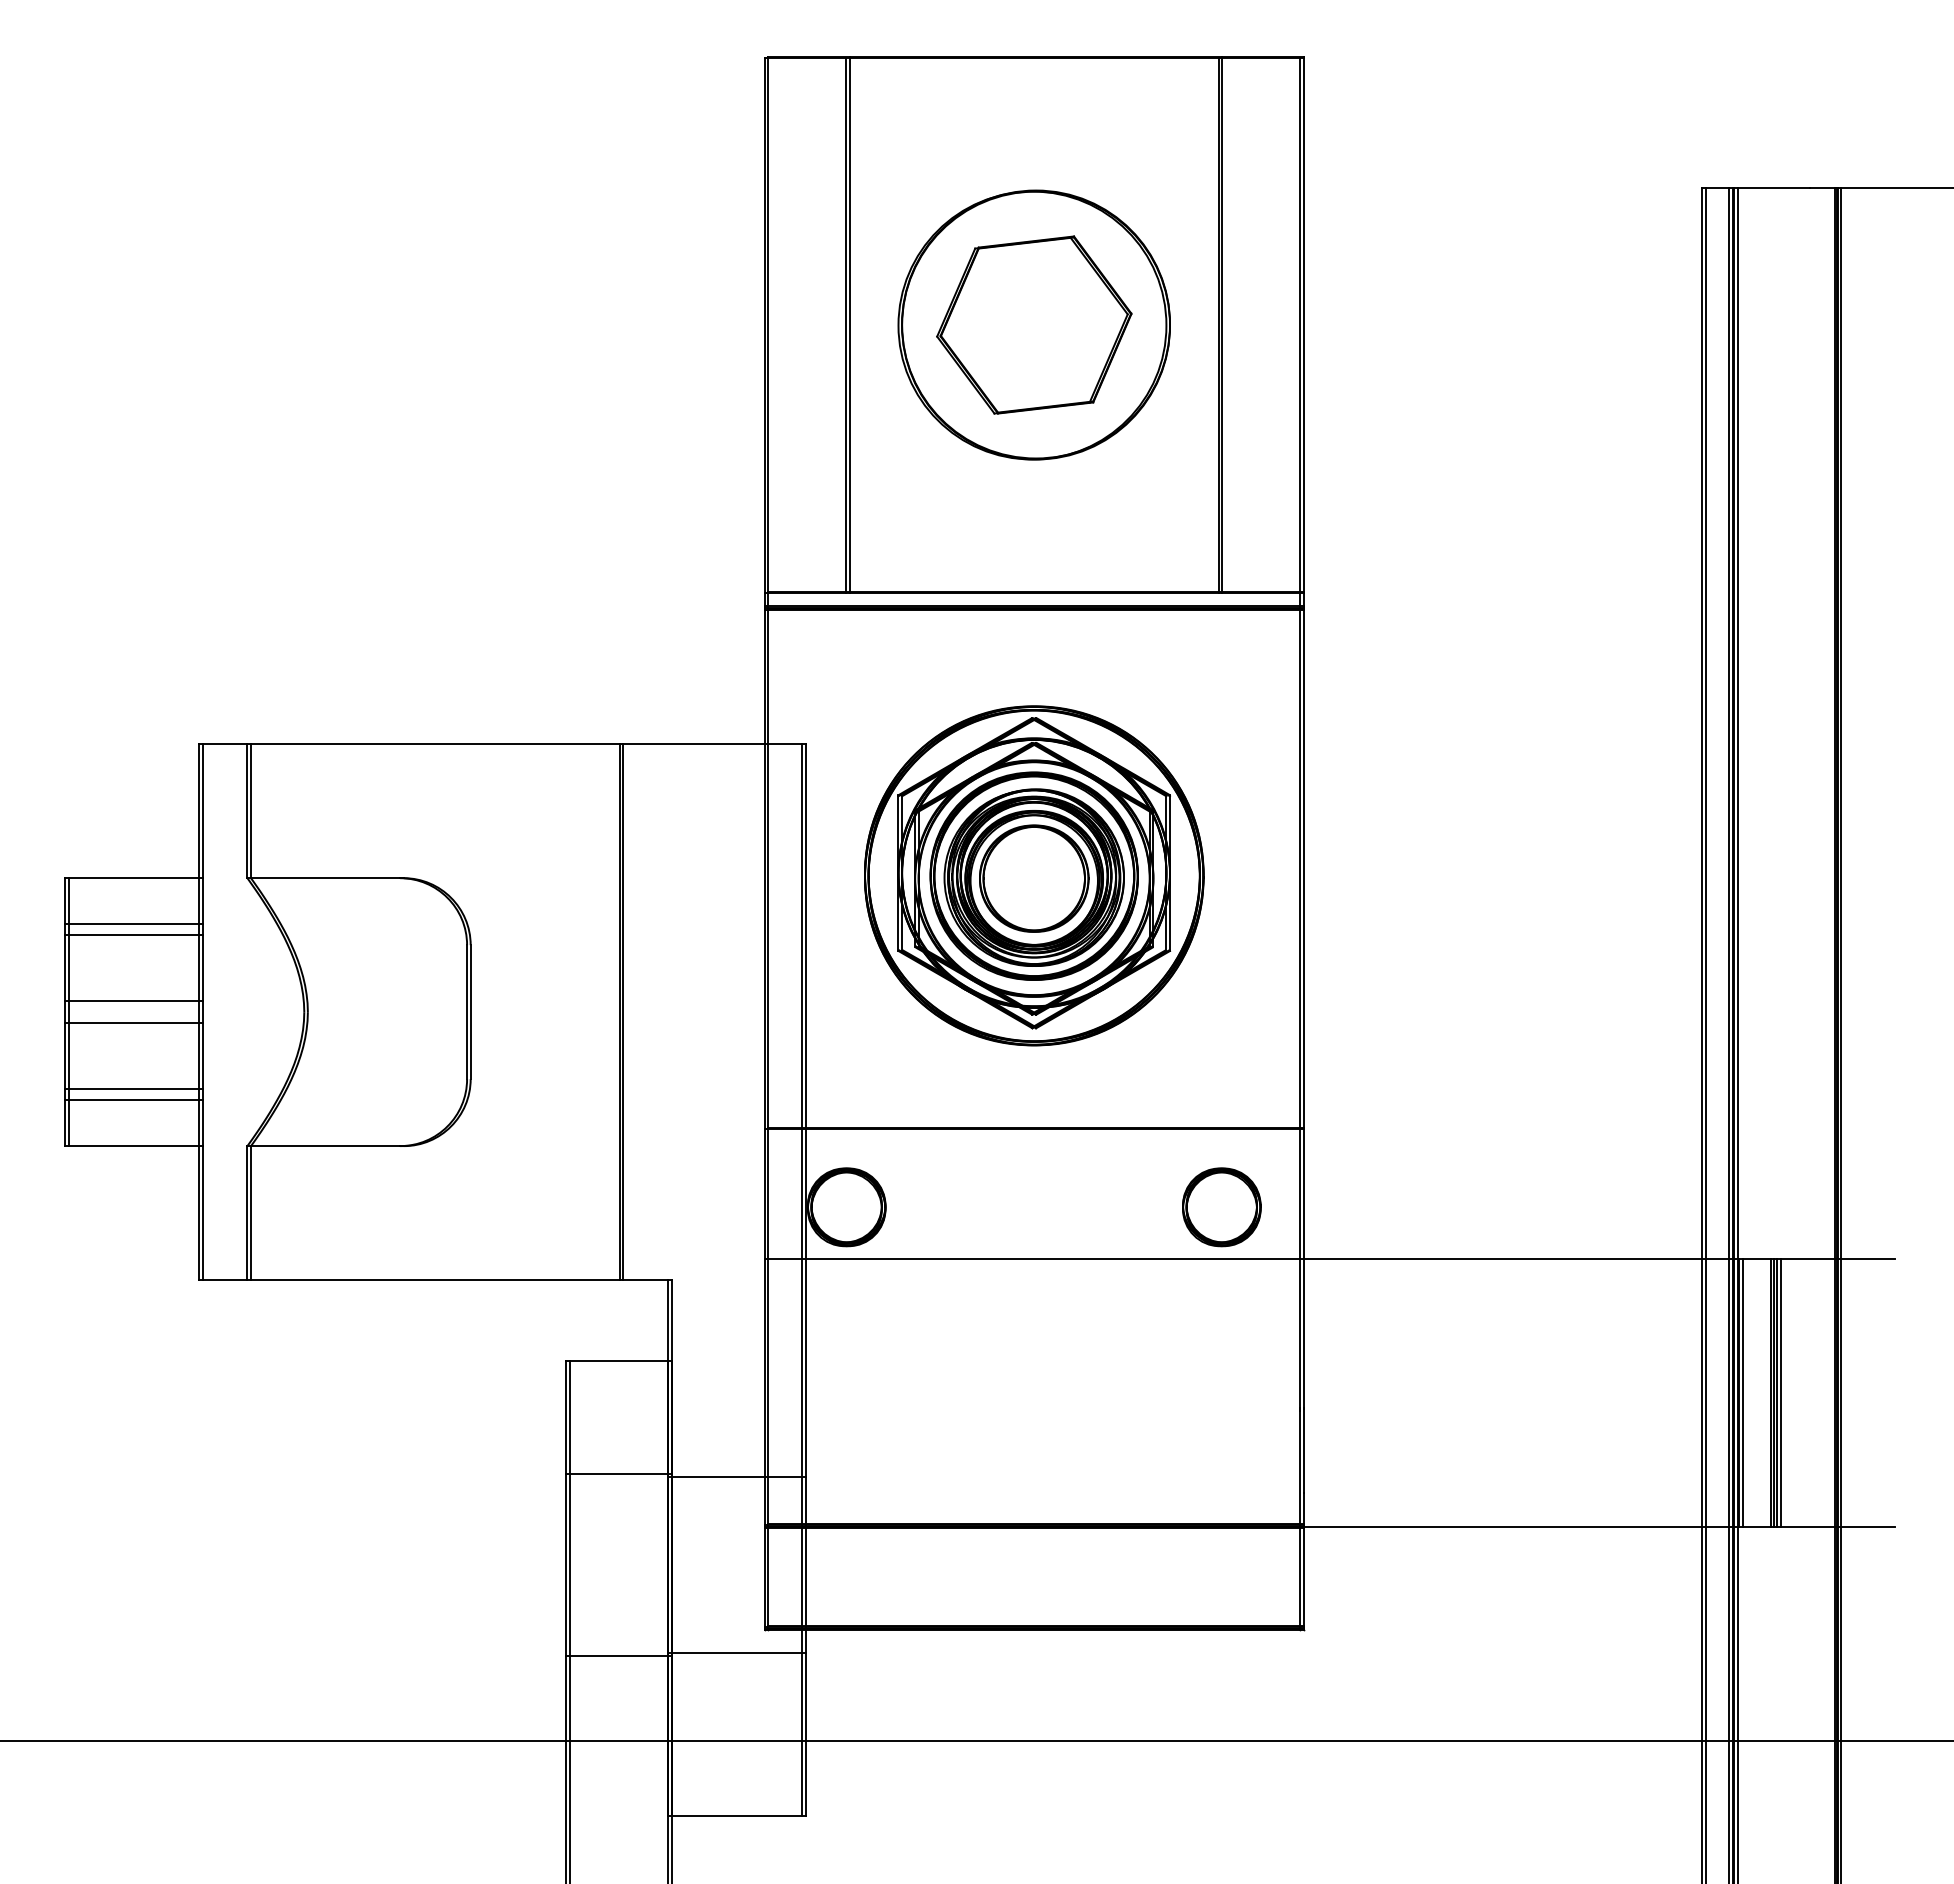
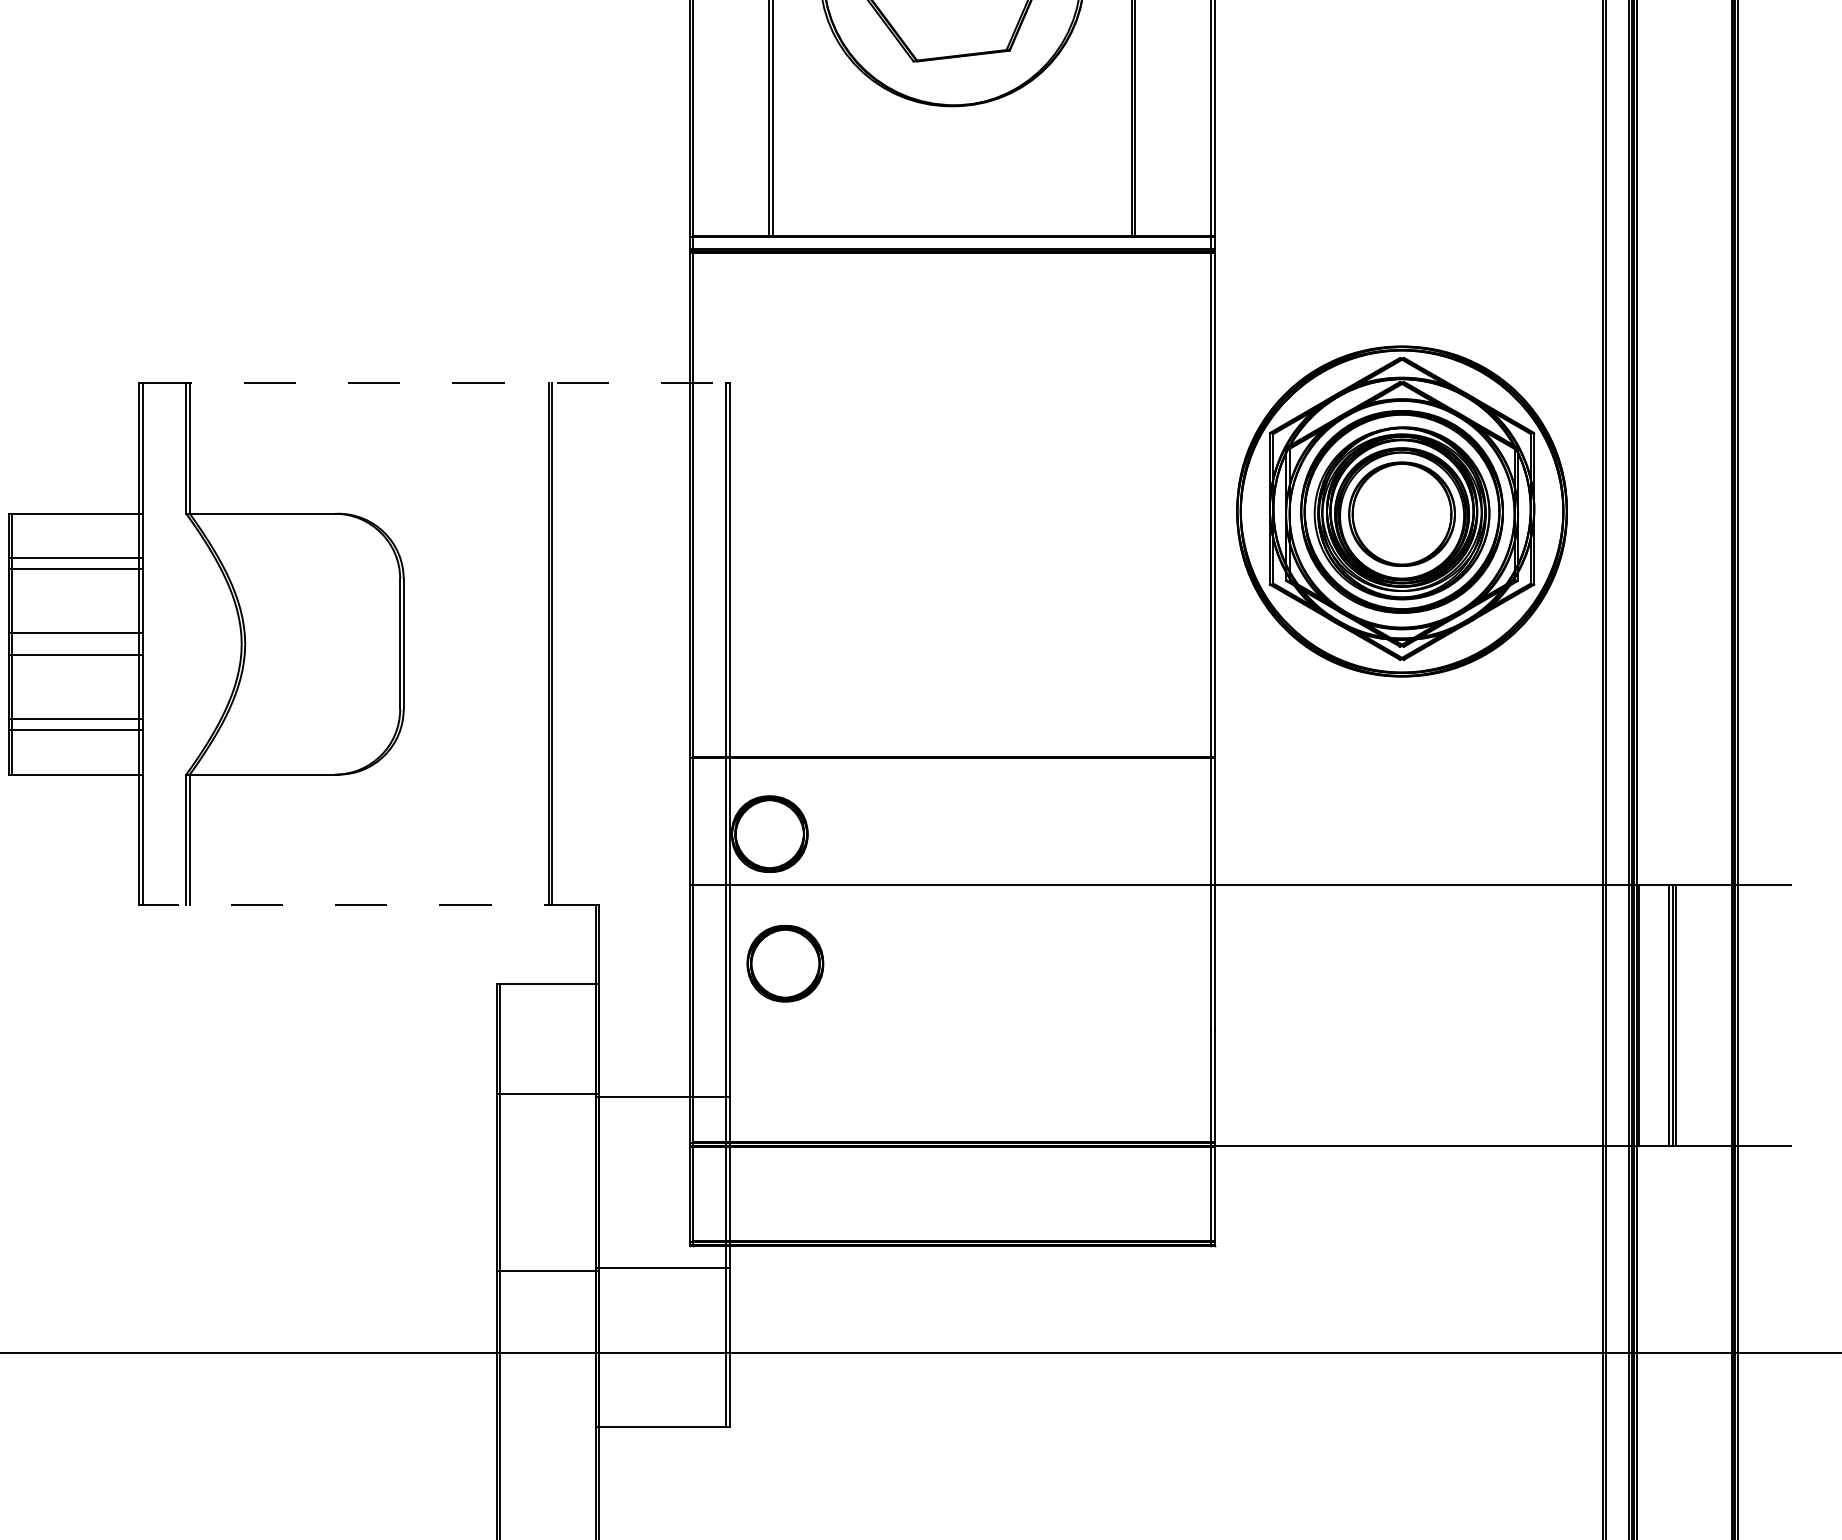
line: (501, 744) -> (433, 383), solid -> dashed
part: (1034, 875) -> (1402, 511), moved
part: (1221, 1207) -> (785, 963), moved
line: (433, 1280) -> (367, 905), solid -> dashed
line: (1742, 1393) -> (1641, 1015), removed
line: (1780, 1393) -> (1678, 1015), removed

